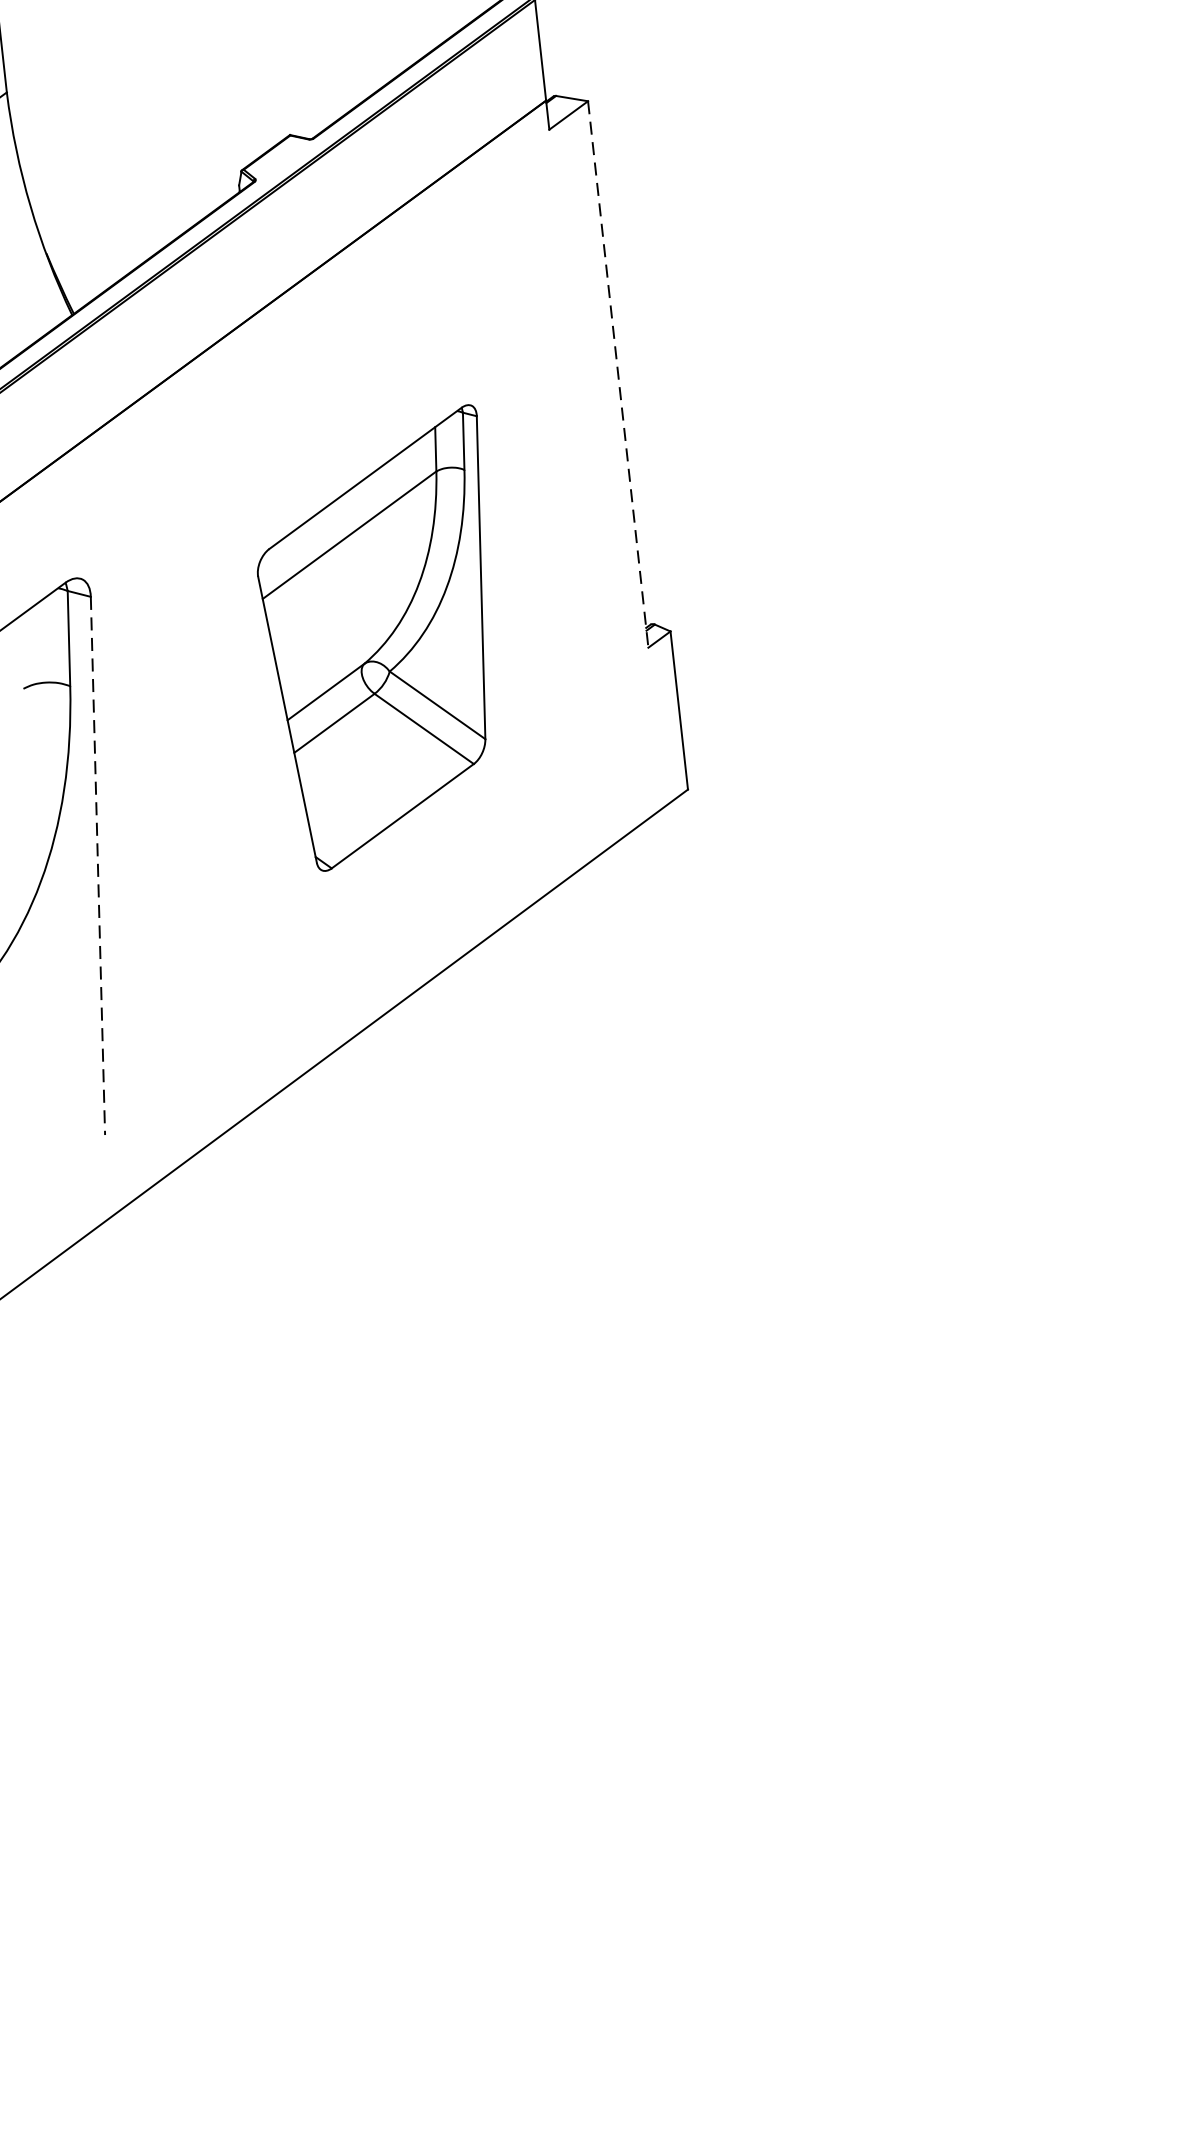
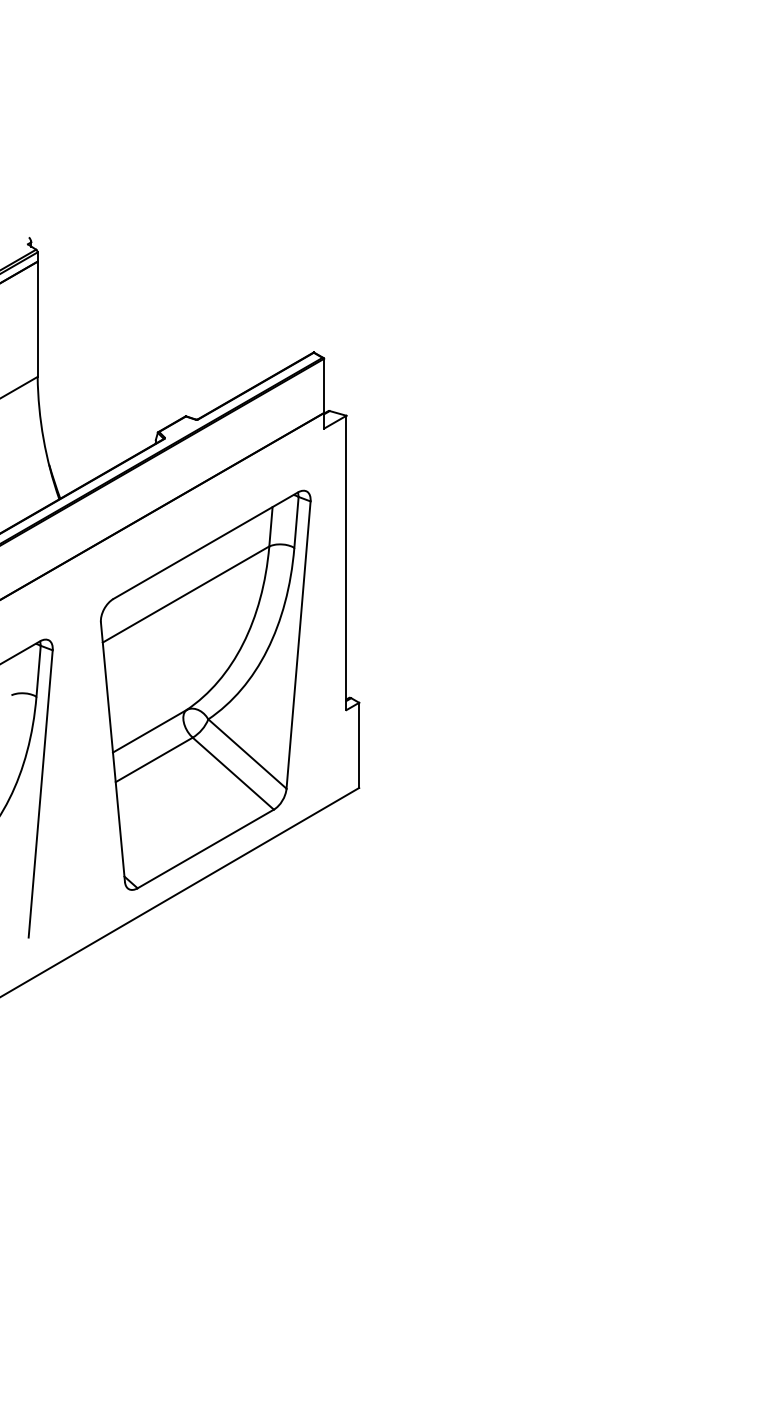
line: (618, 375) -> (346, 563), dashed -> solid
part: (382, 638) -> (205, 689), size x1.67
line: (97, 867) -> (40, 794), dashed -> solid

